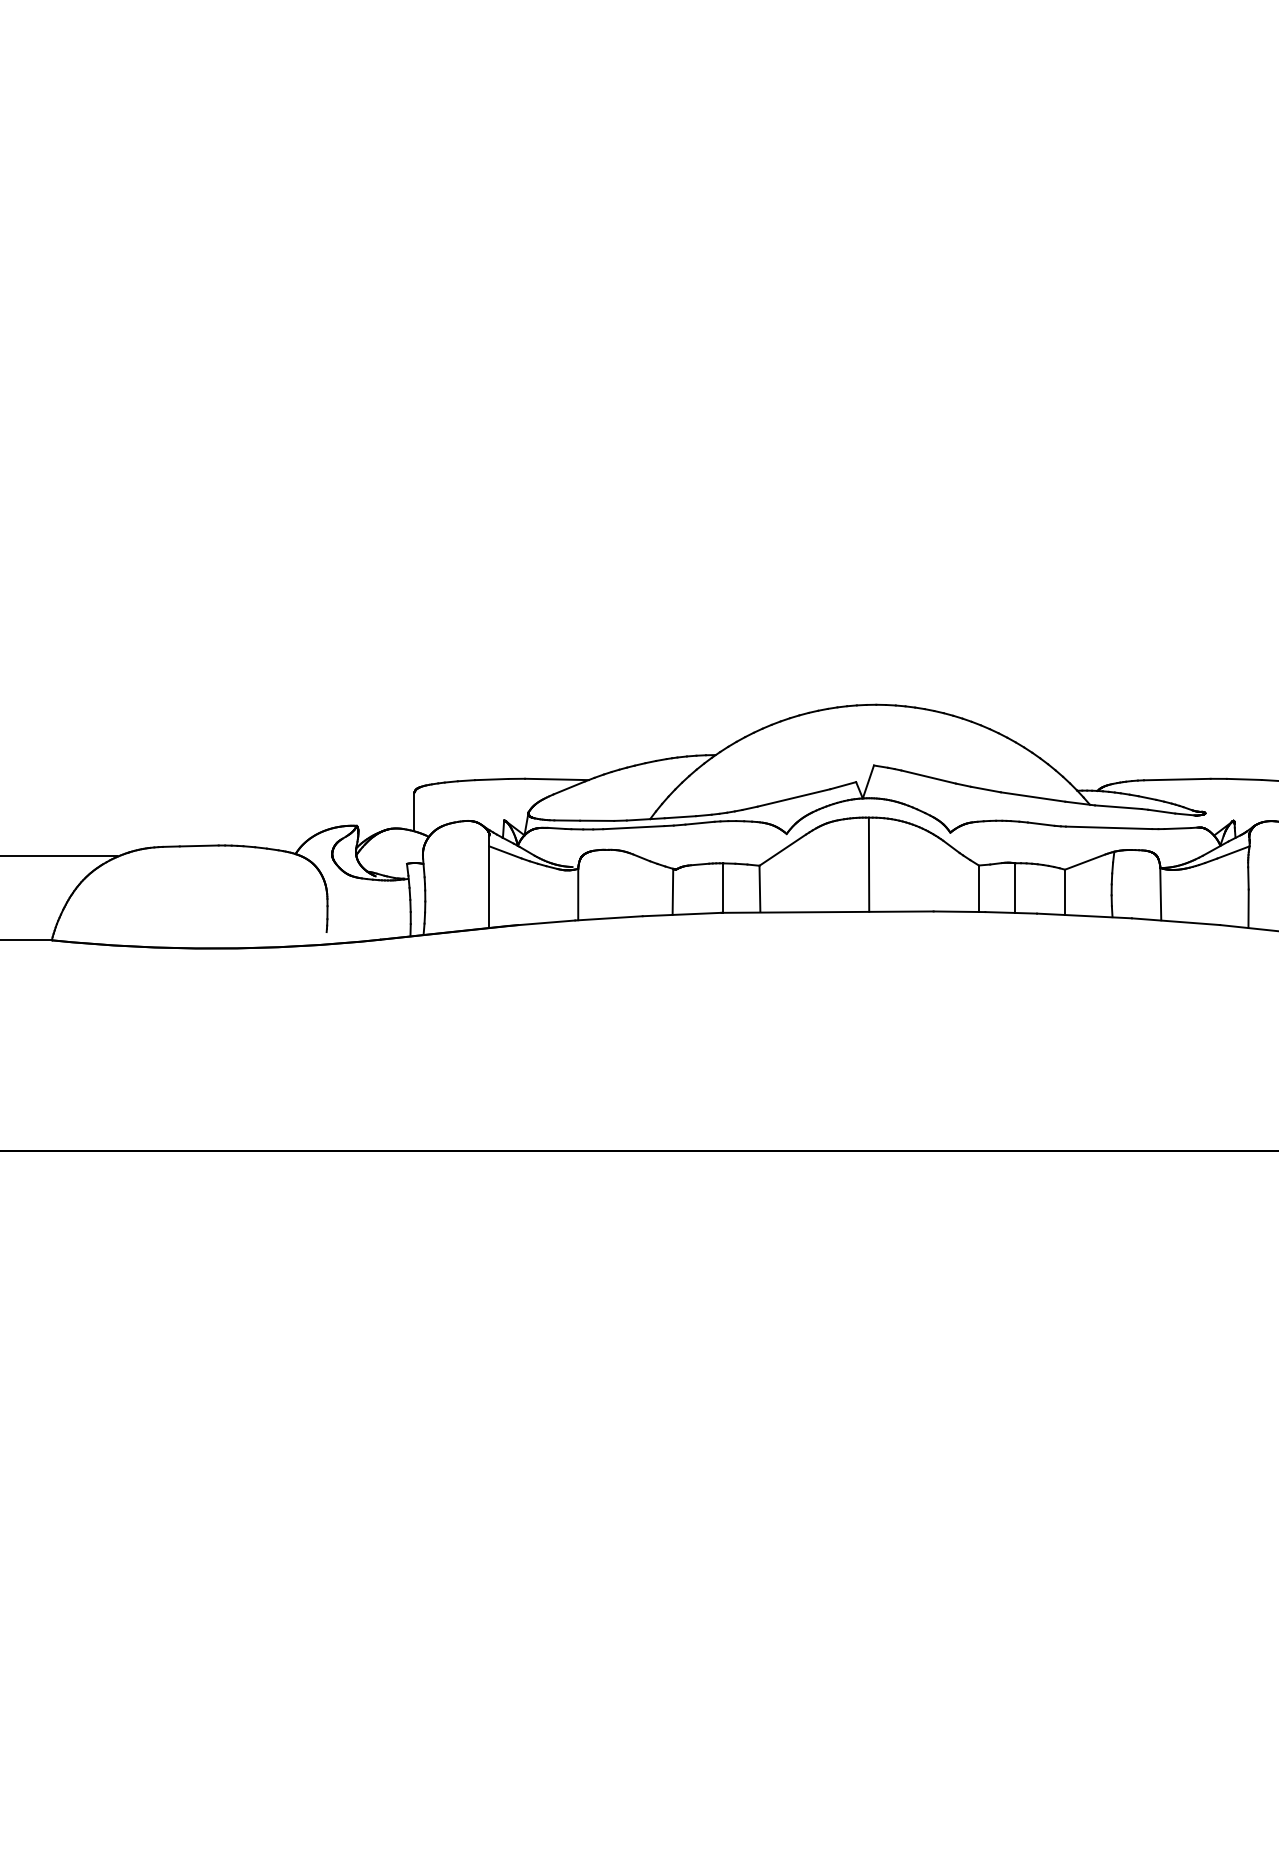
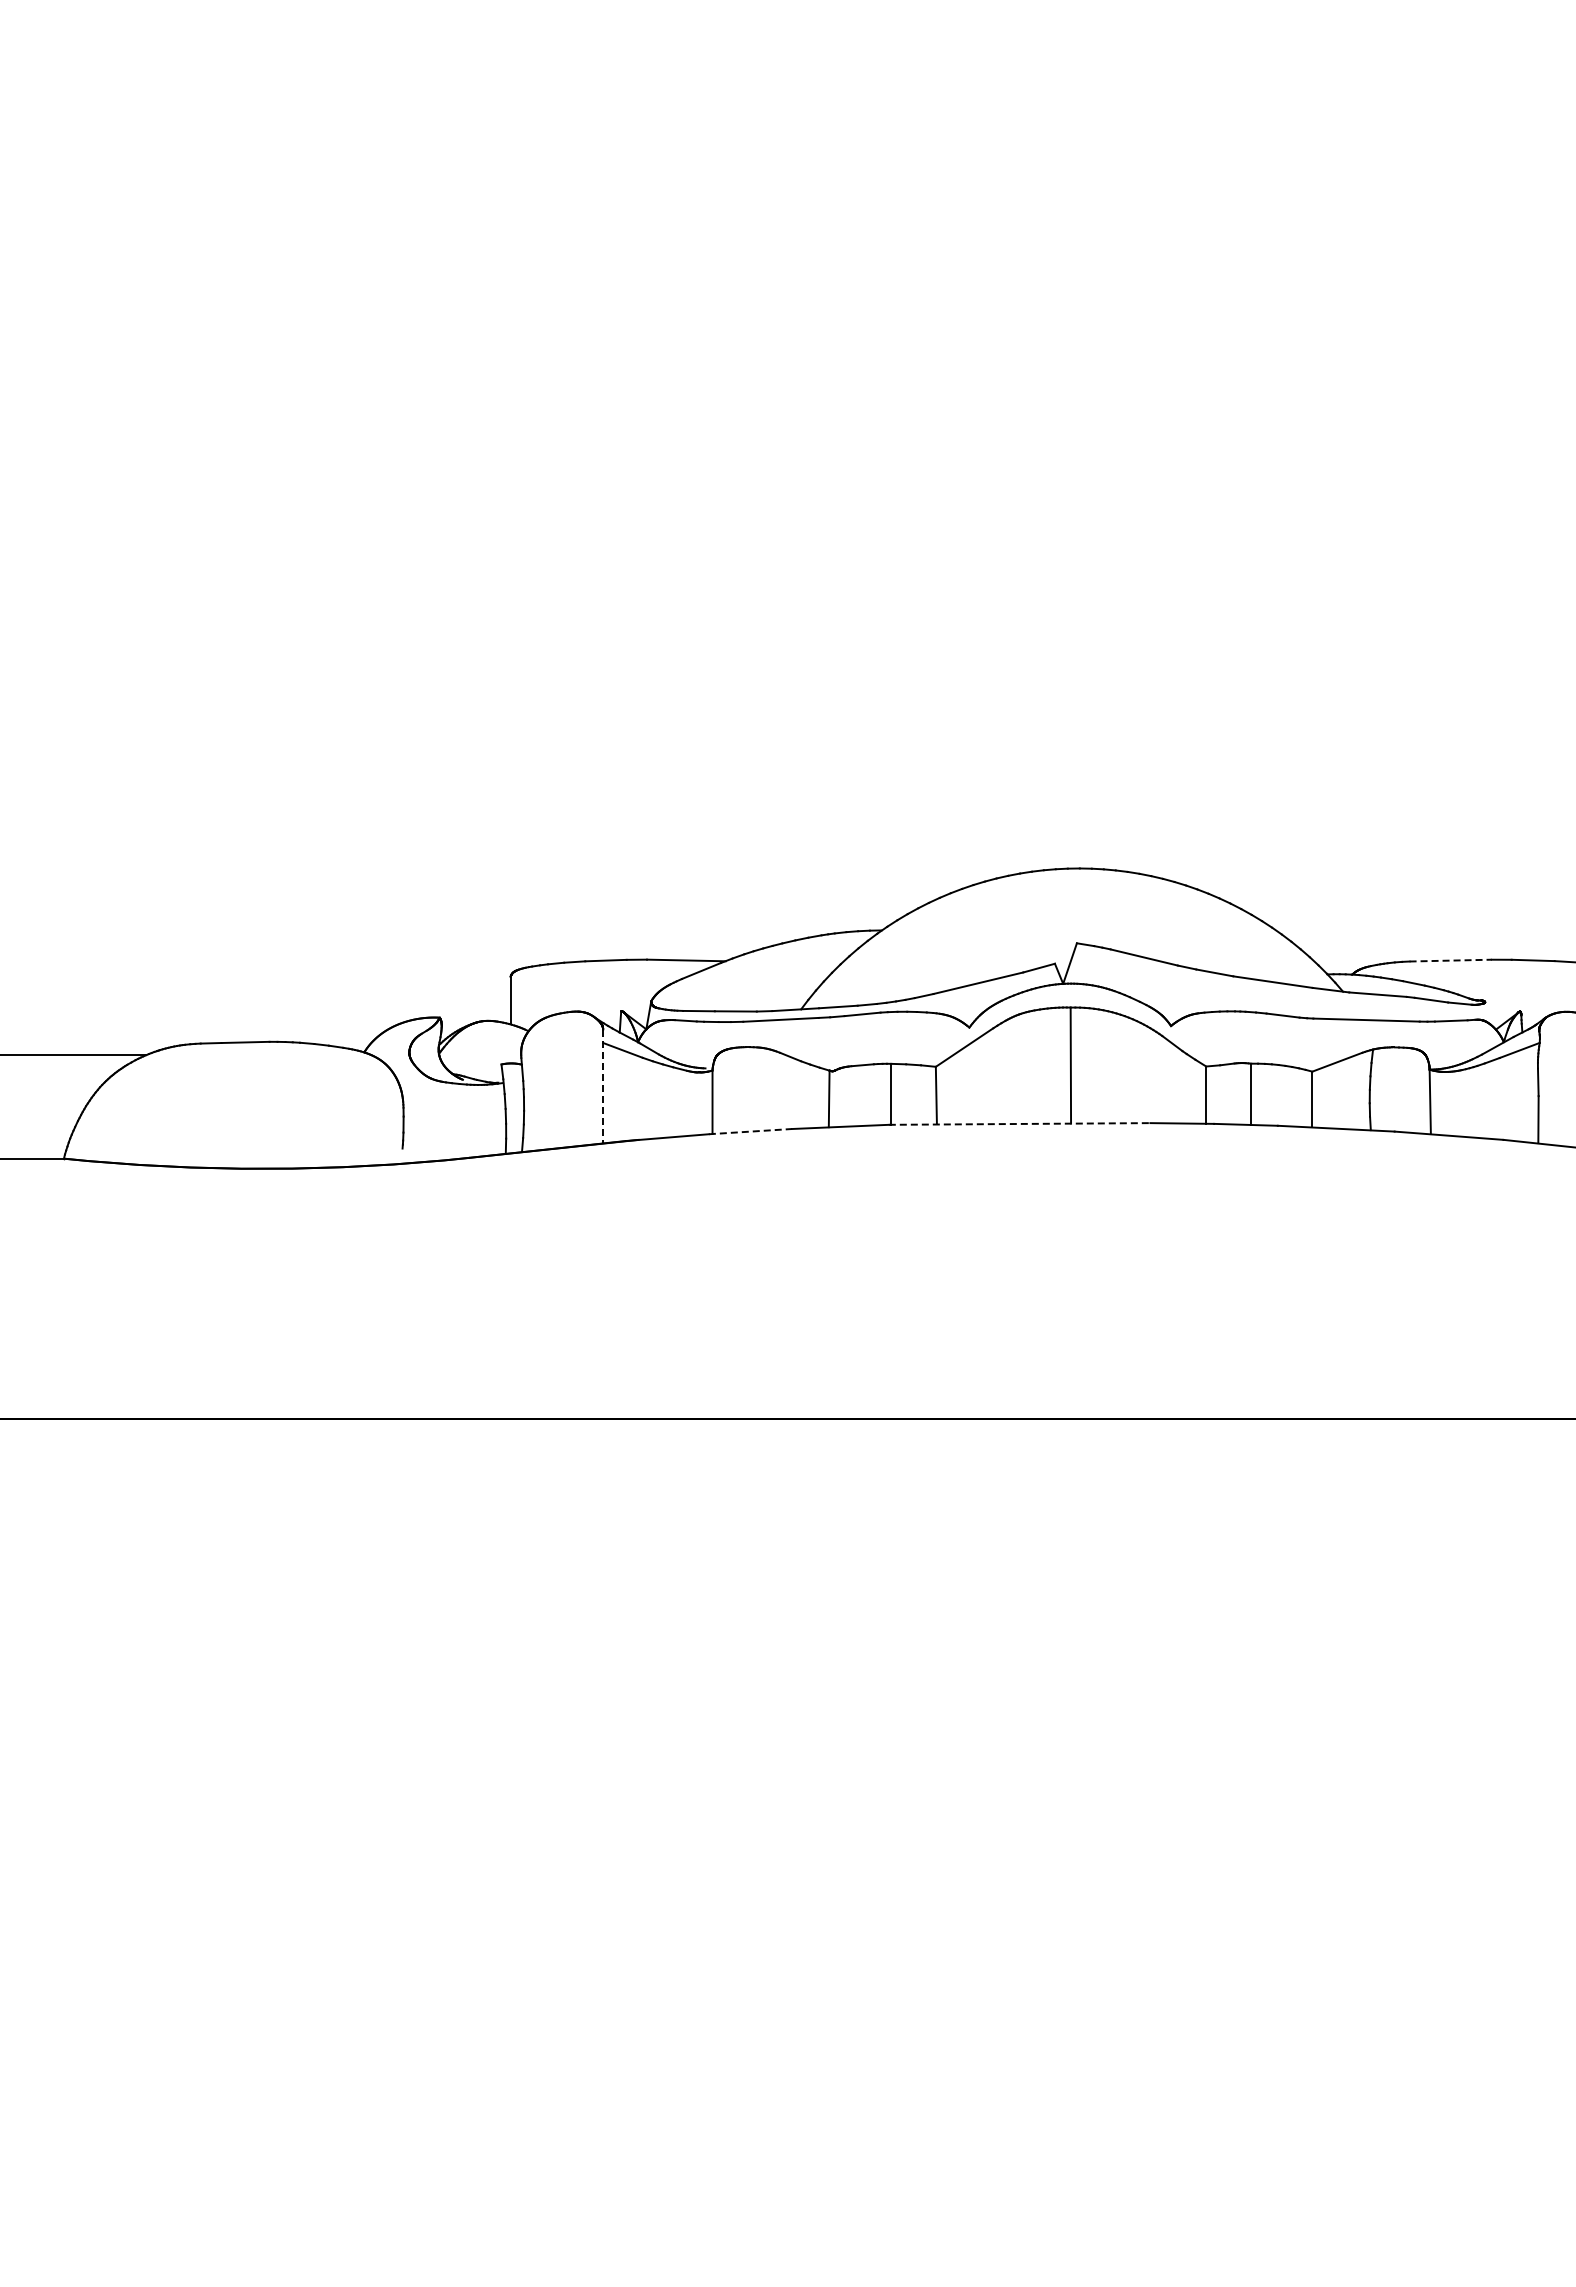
line: (1177, 779) -> (1451, 960), solid -> dashed
line: (489, 881) -> (603, 1086), solid -> dashed
line: (827, 911) -> (1019, 1123), solid -> dashed
line: (609, 918) -> (750, 1131), solid -> dashed

